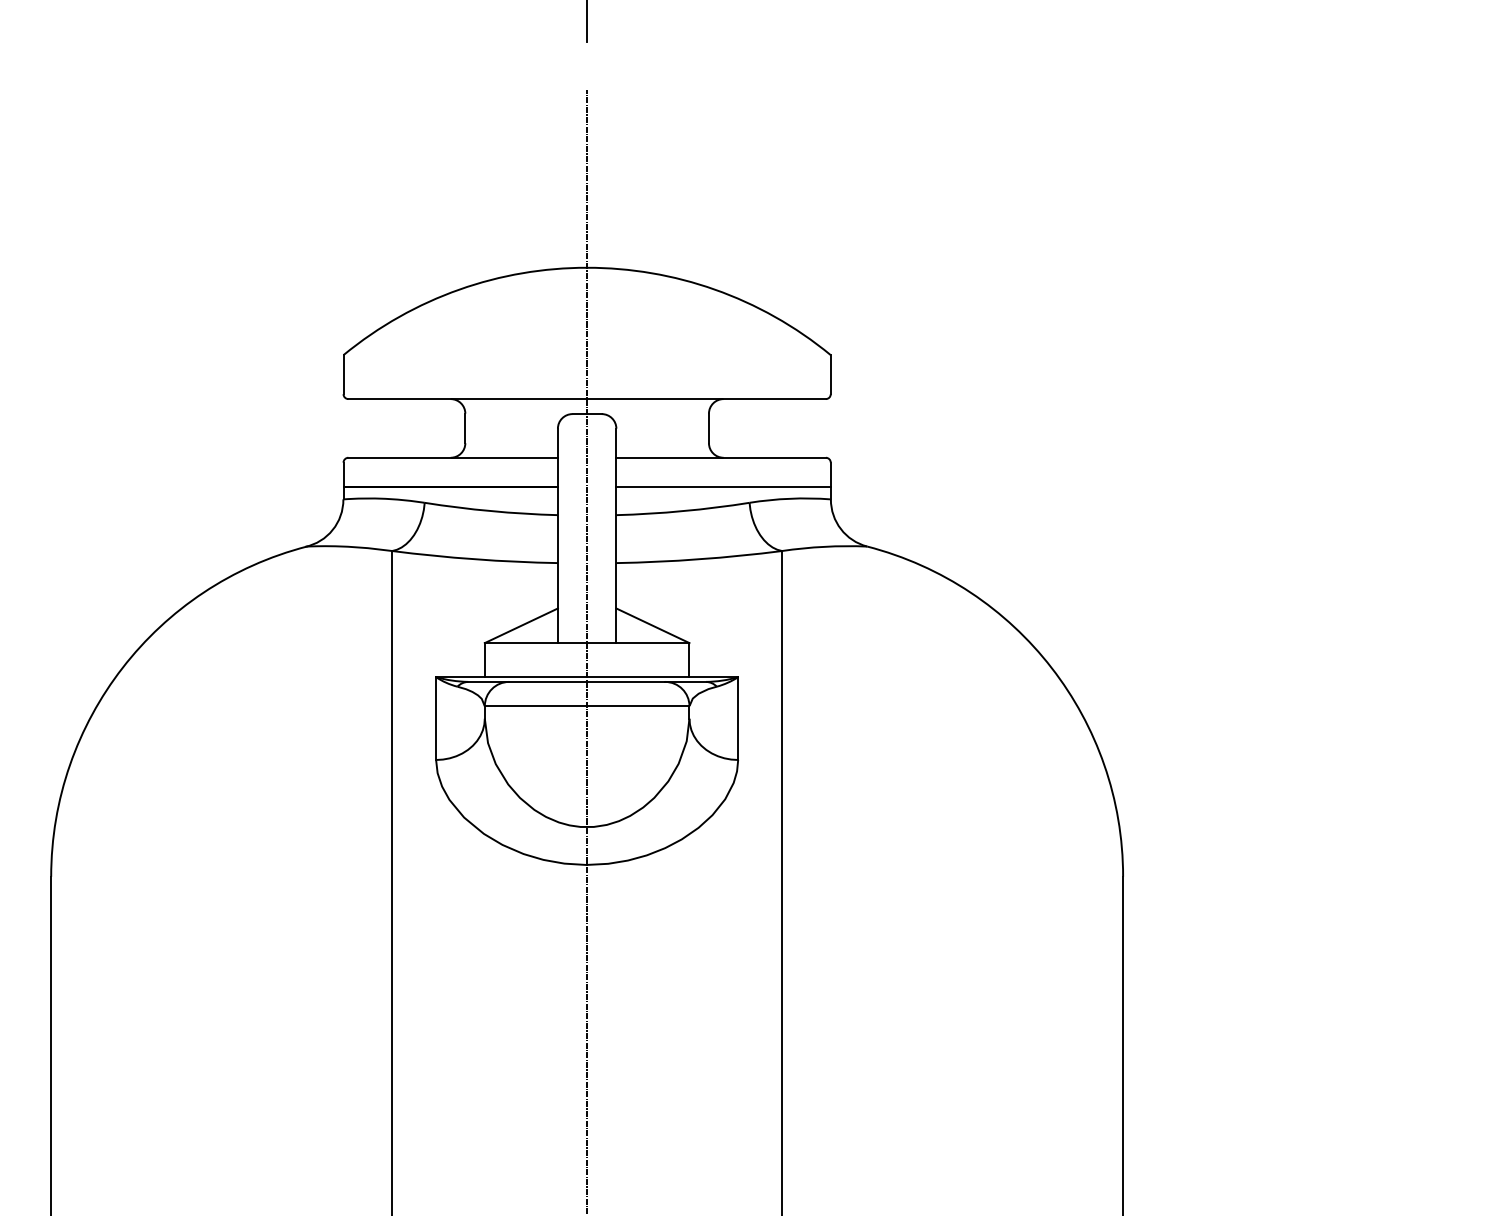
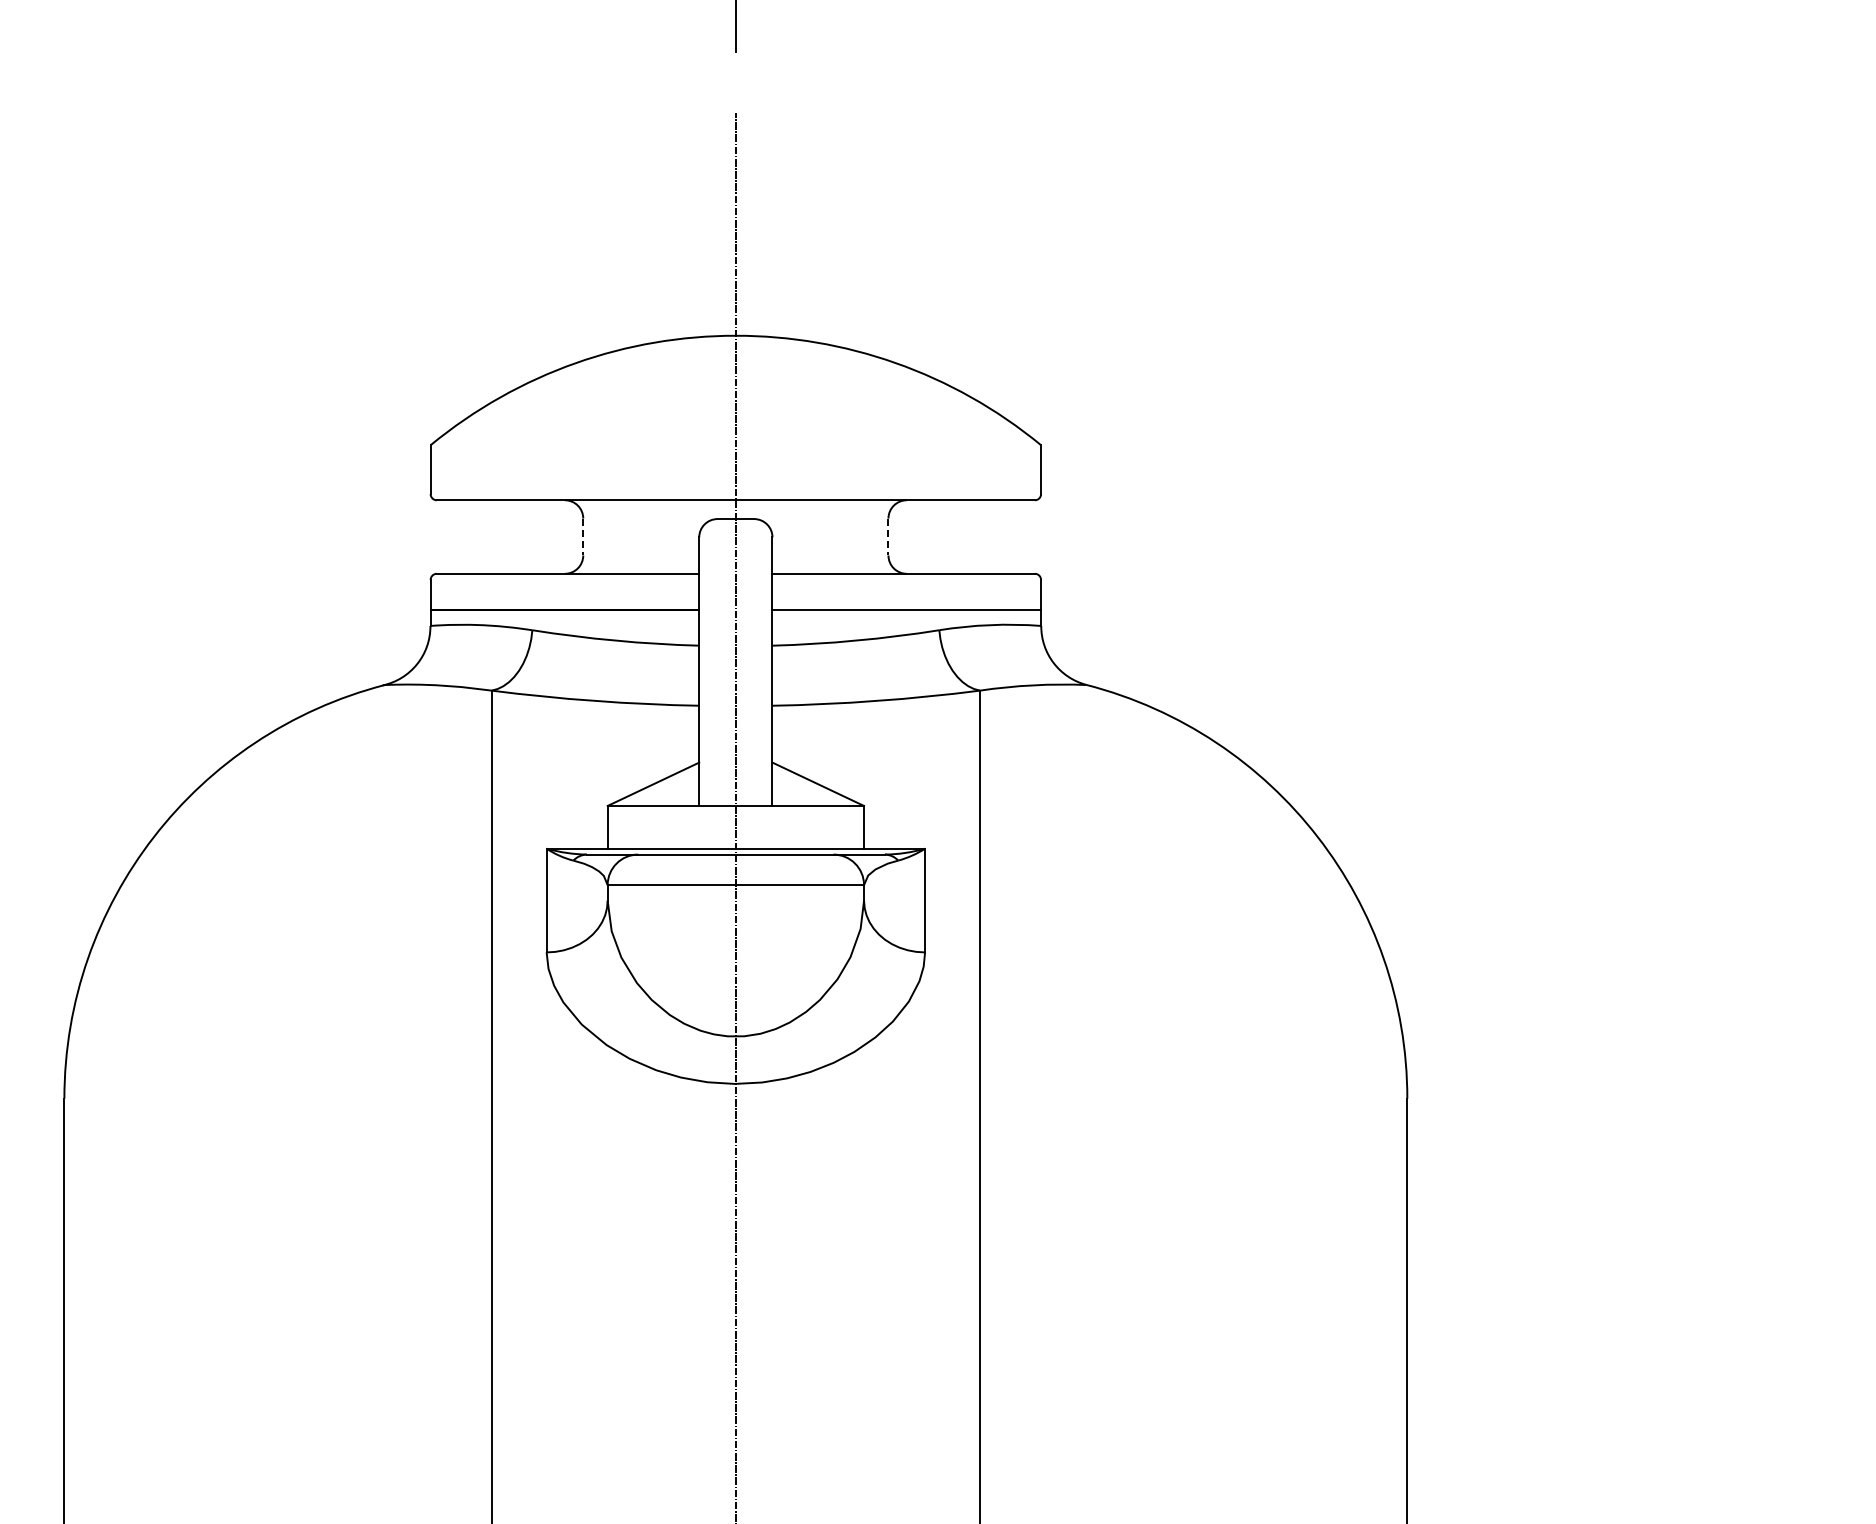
line: (465, 428) -> (583, 537), solid -> dashed
line: (708, 428) -> (888, 537), solid -> dashed

